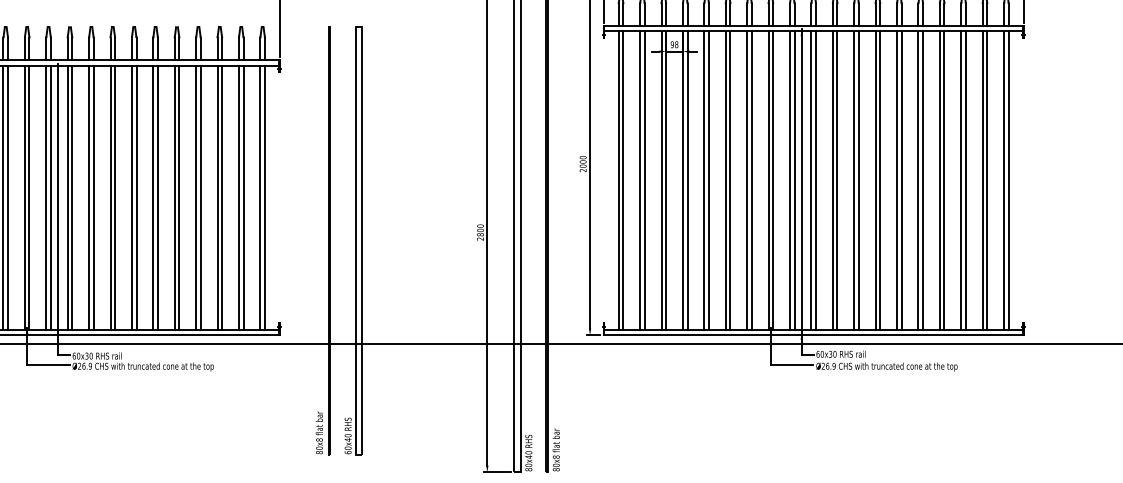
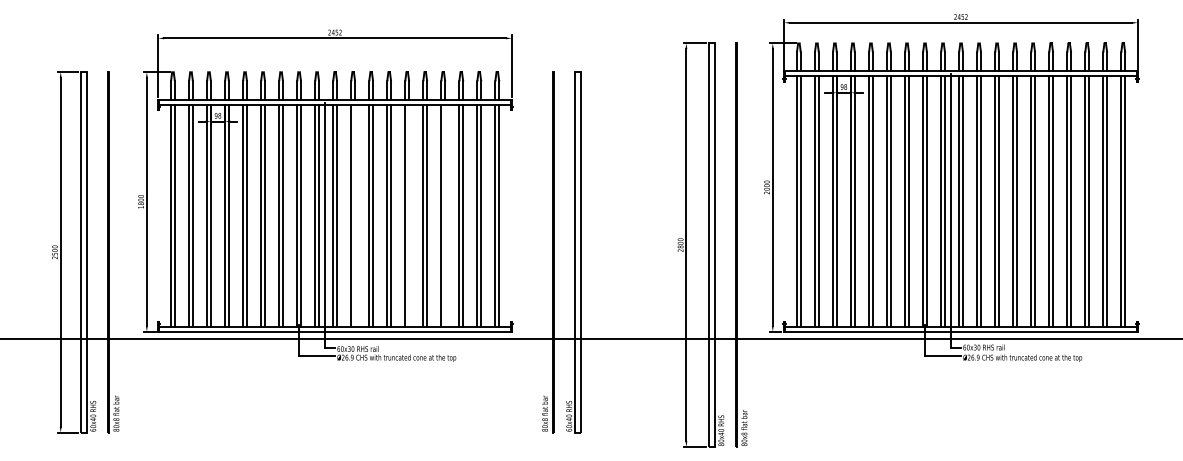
line: (94, 197) -> (355, 215), removed
line: (158, 197) -> (409, 215), removed
line: (201, 197) -> (445, 215), removed

